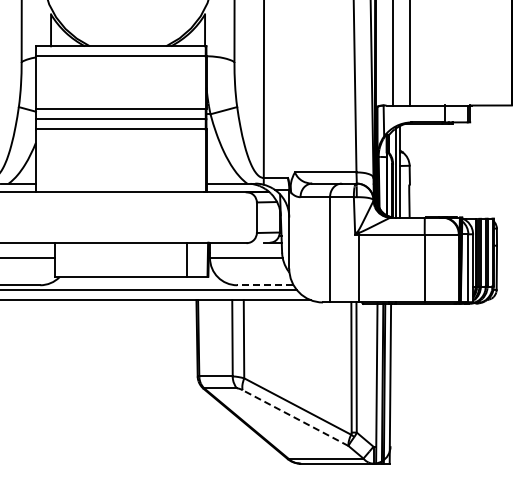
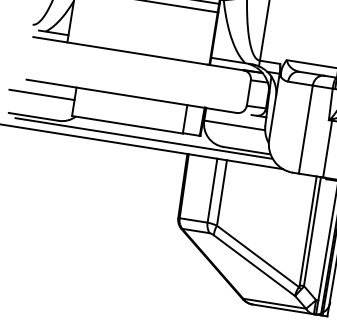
line: (265, 285) -> (247, 150), dashed -> solid
line: (295, 418) -> (254, 266), dashed -> solid

